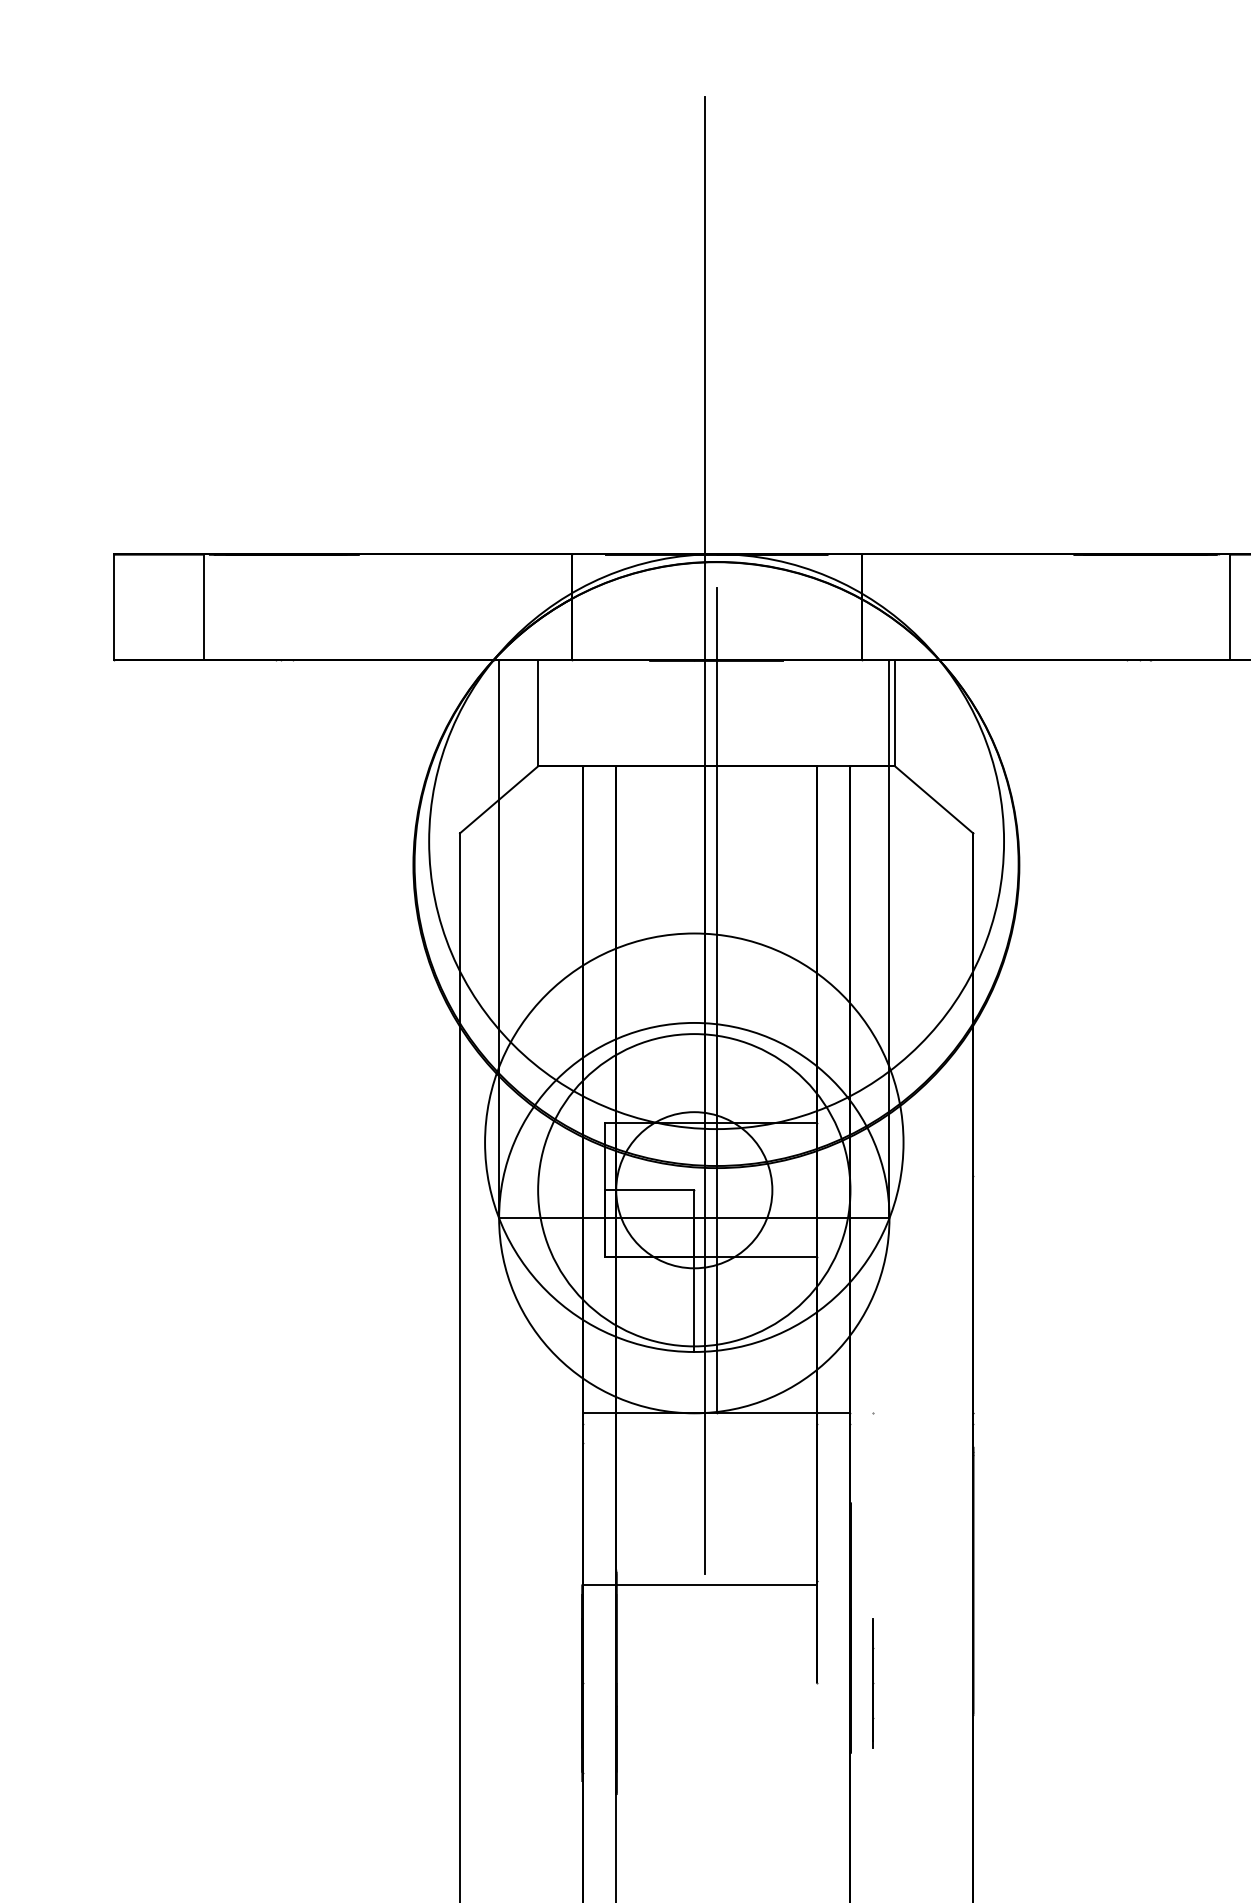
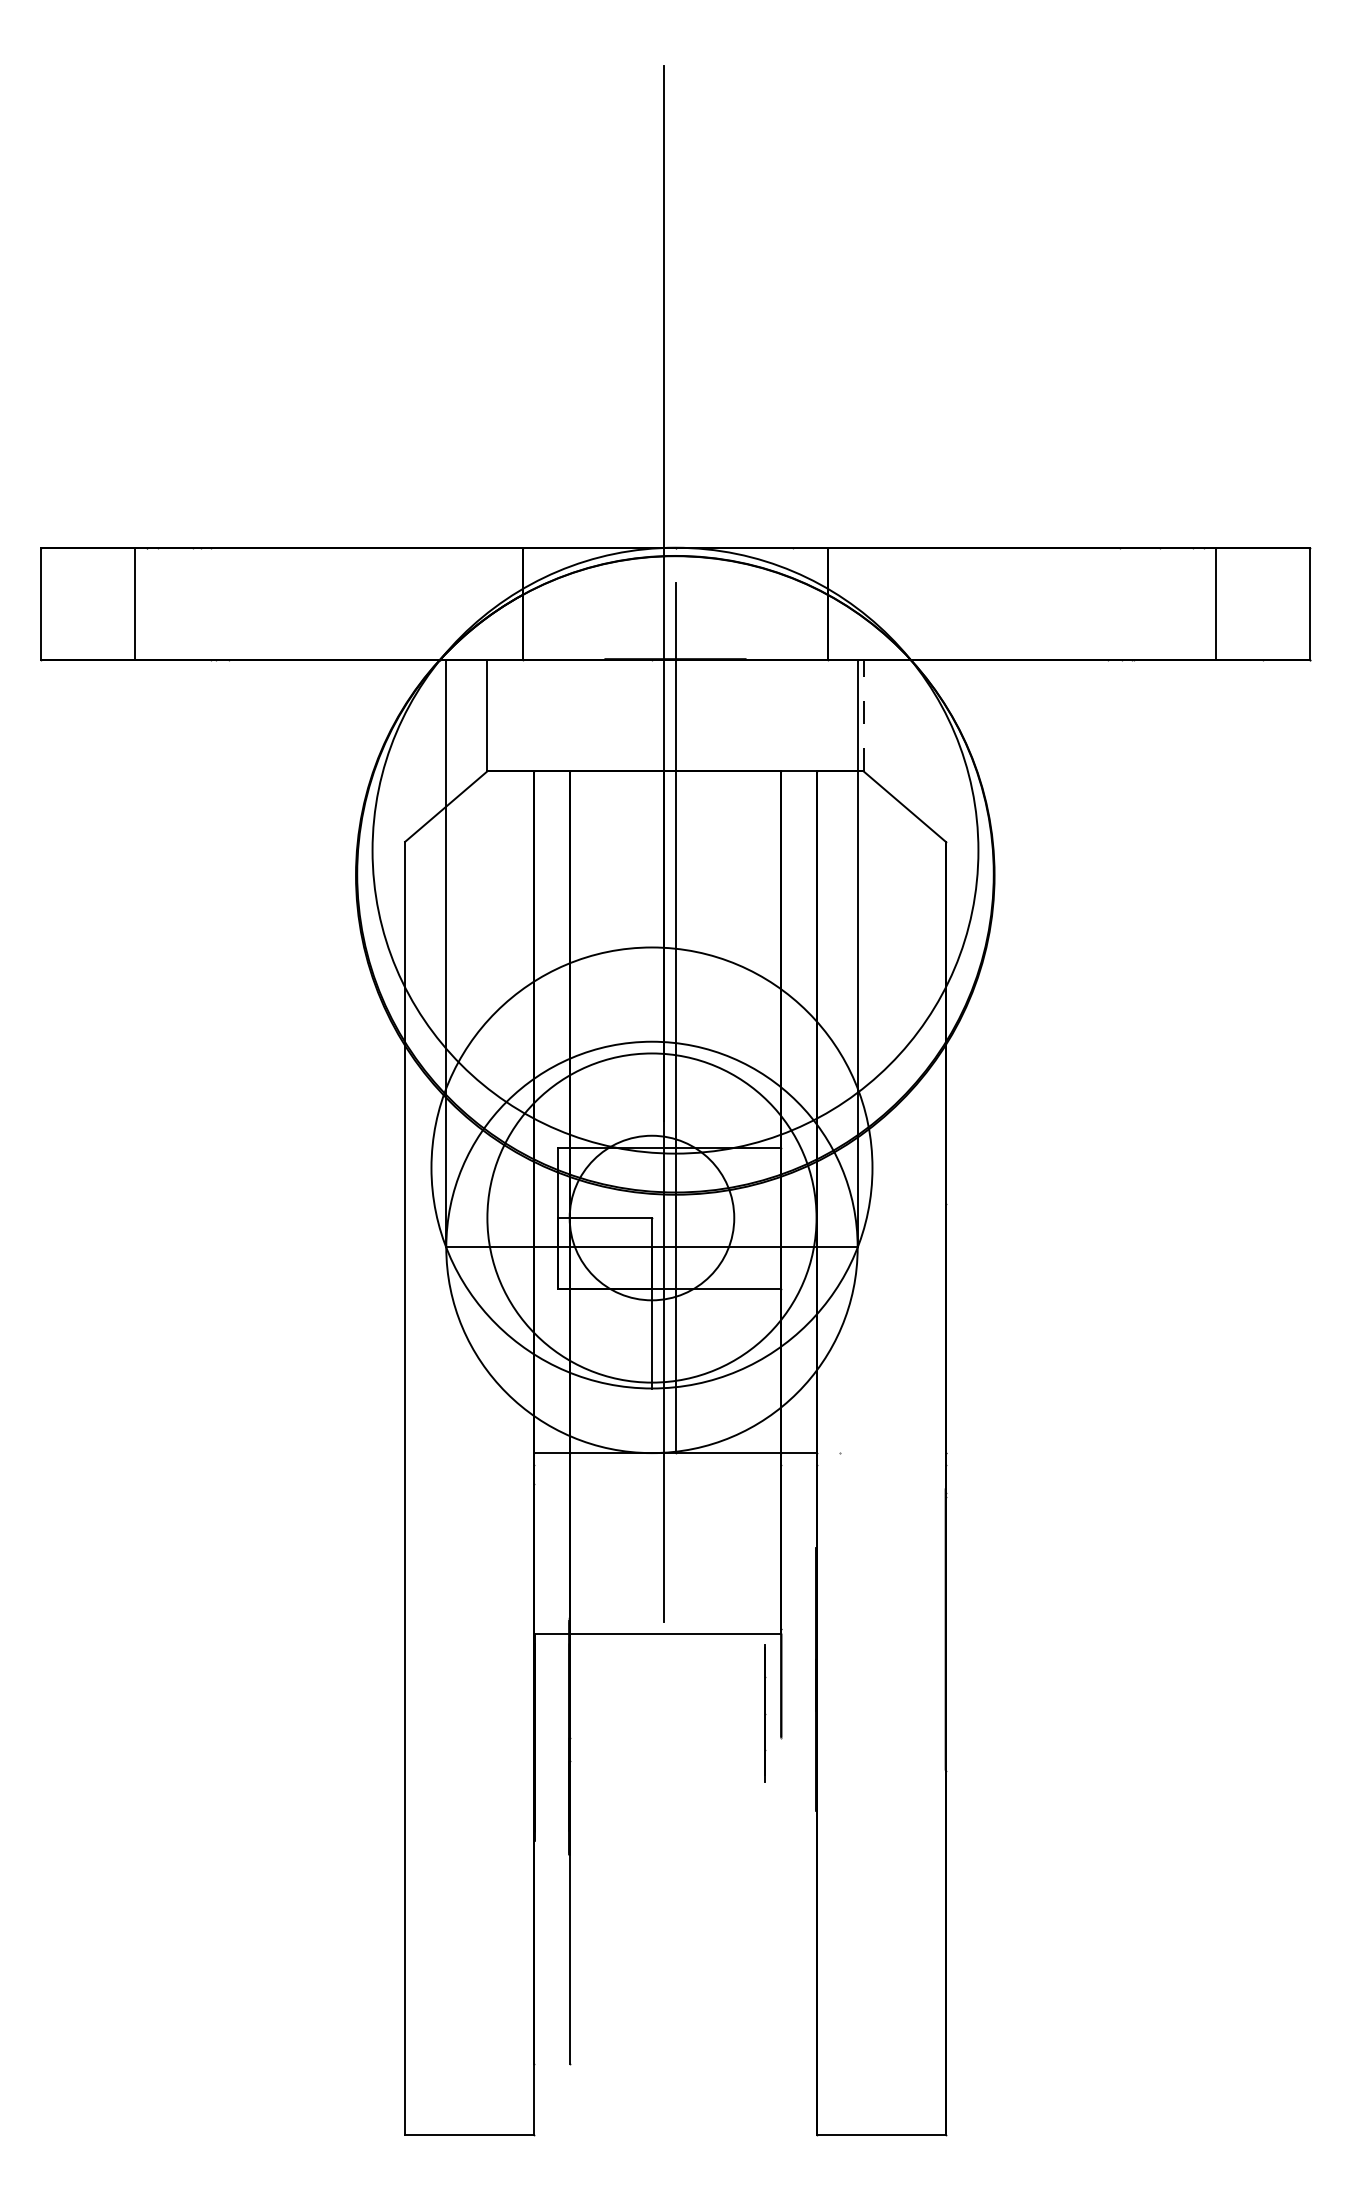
line: (895, 713) -> (863, 715), solid -> dashed
line: (873, 1683) -> (765, 1713), moved

